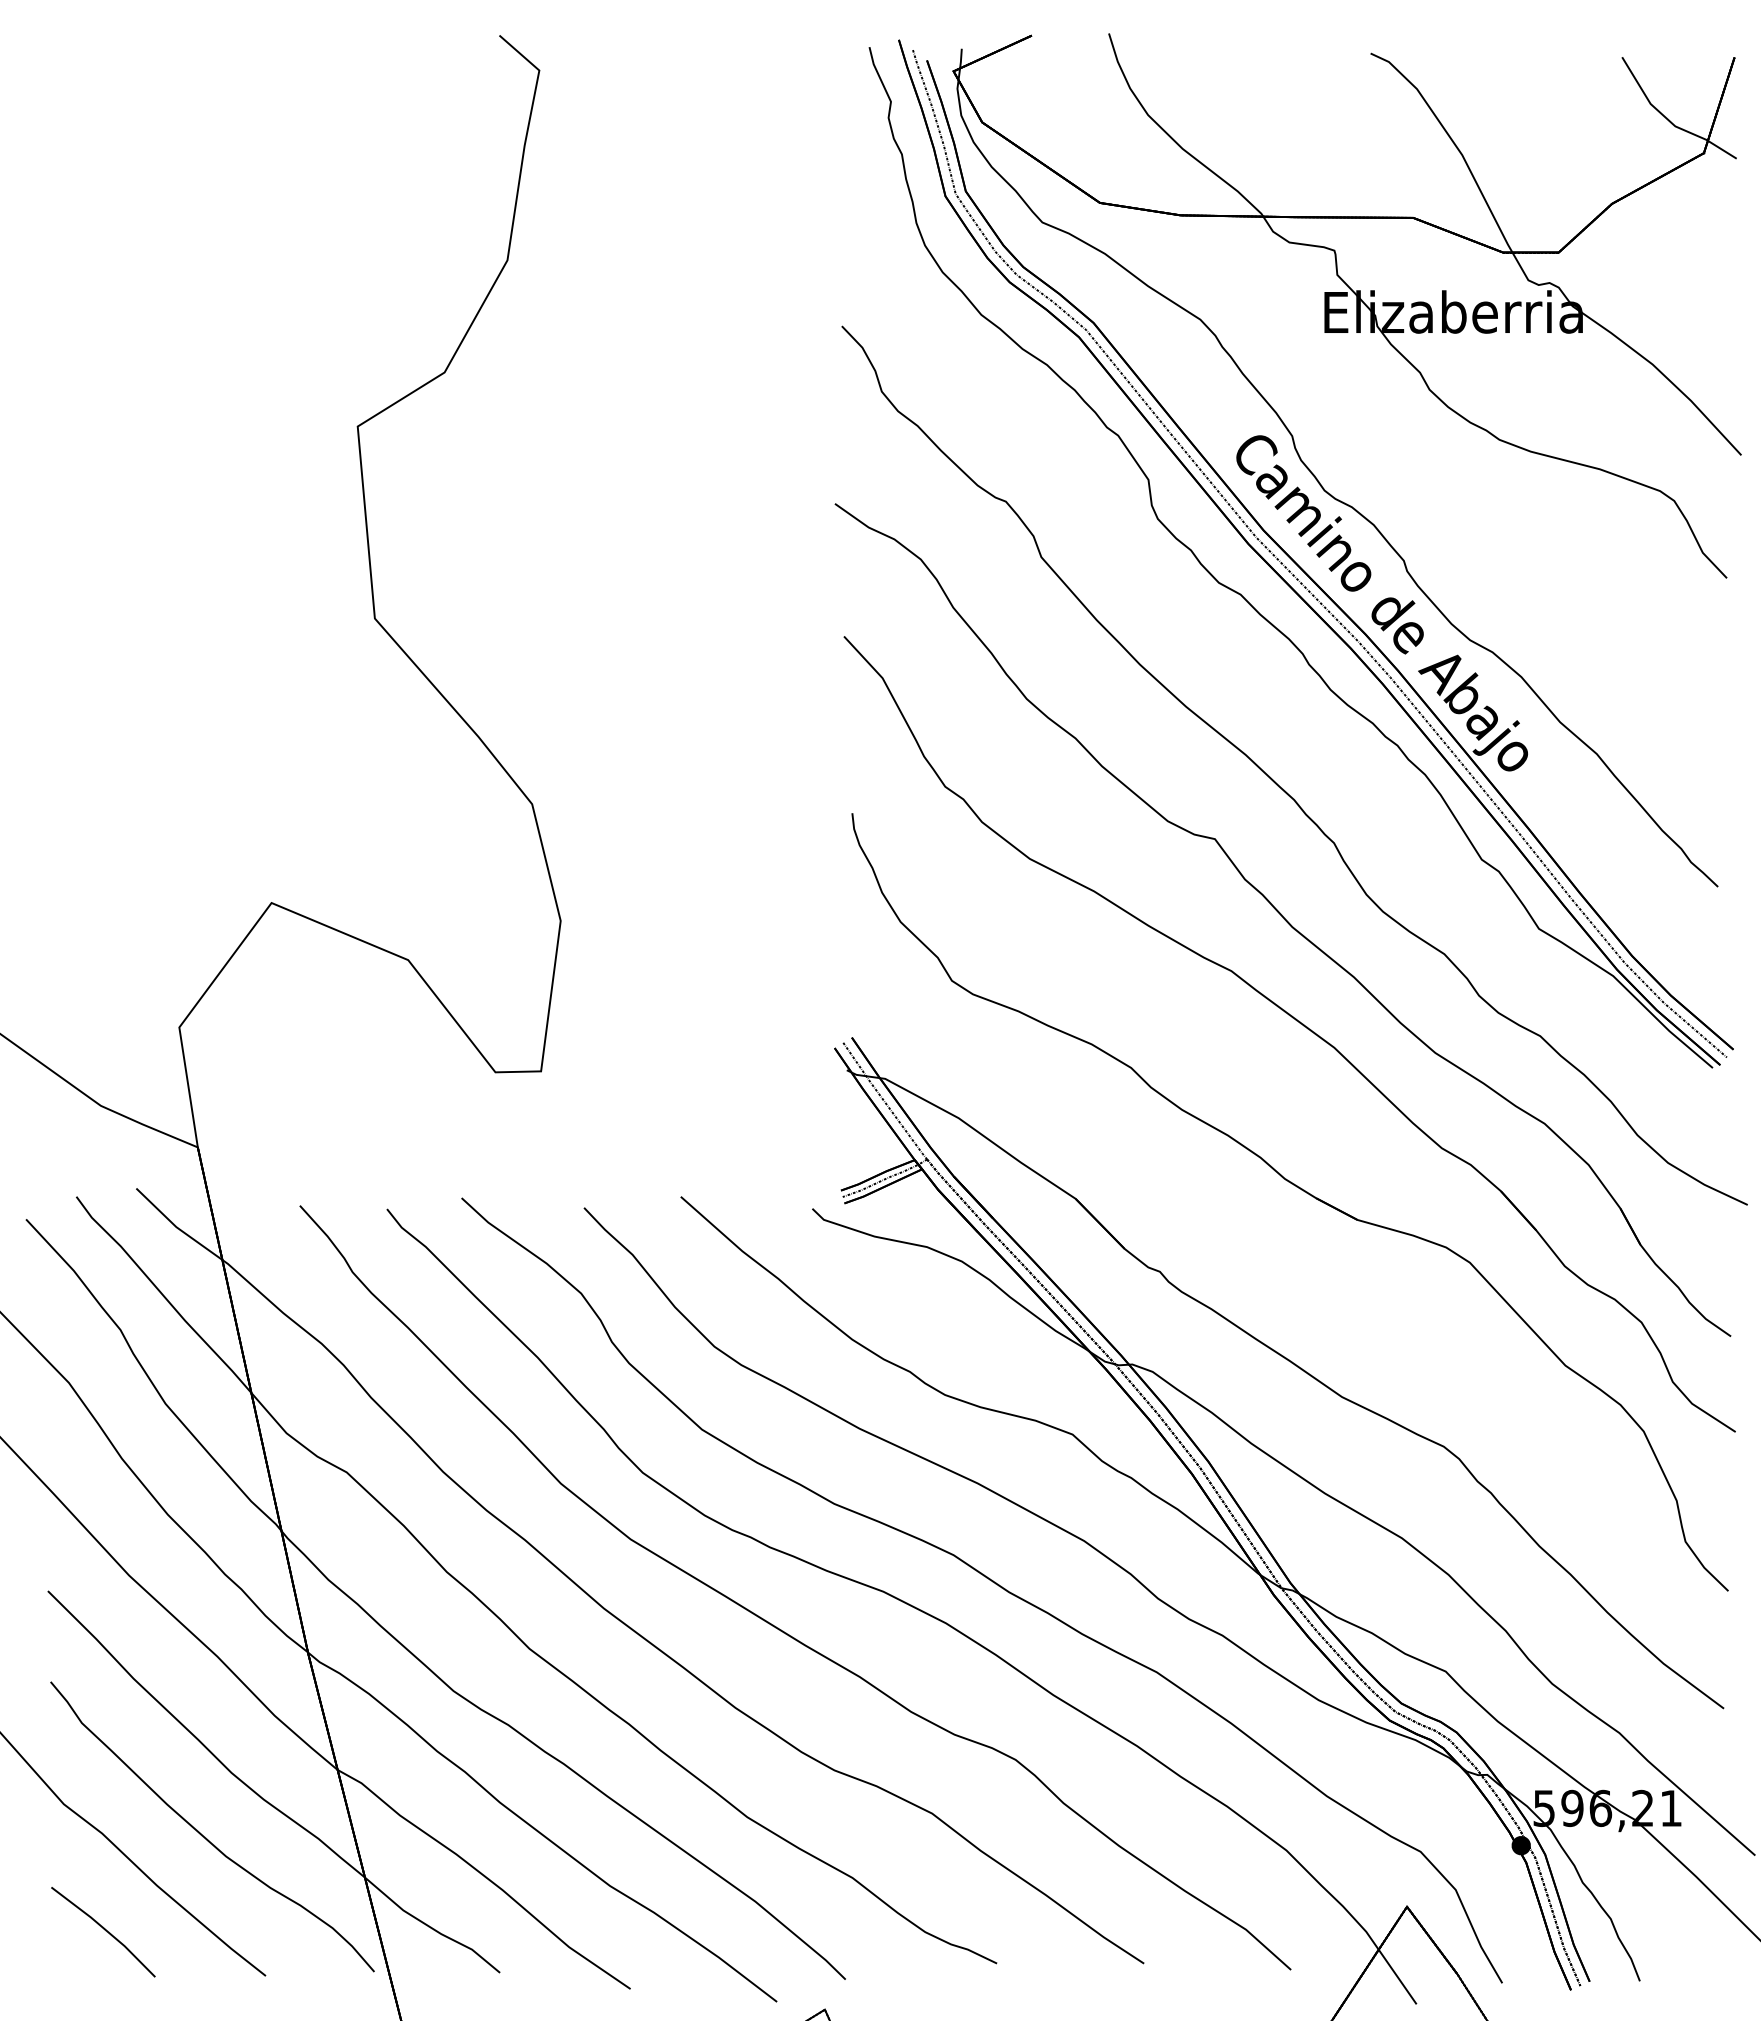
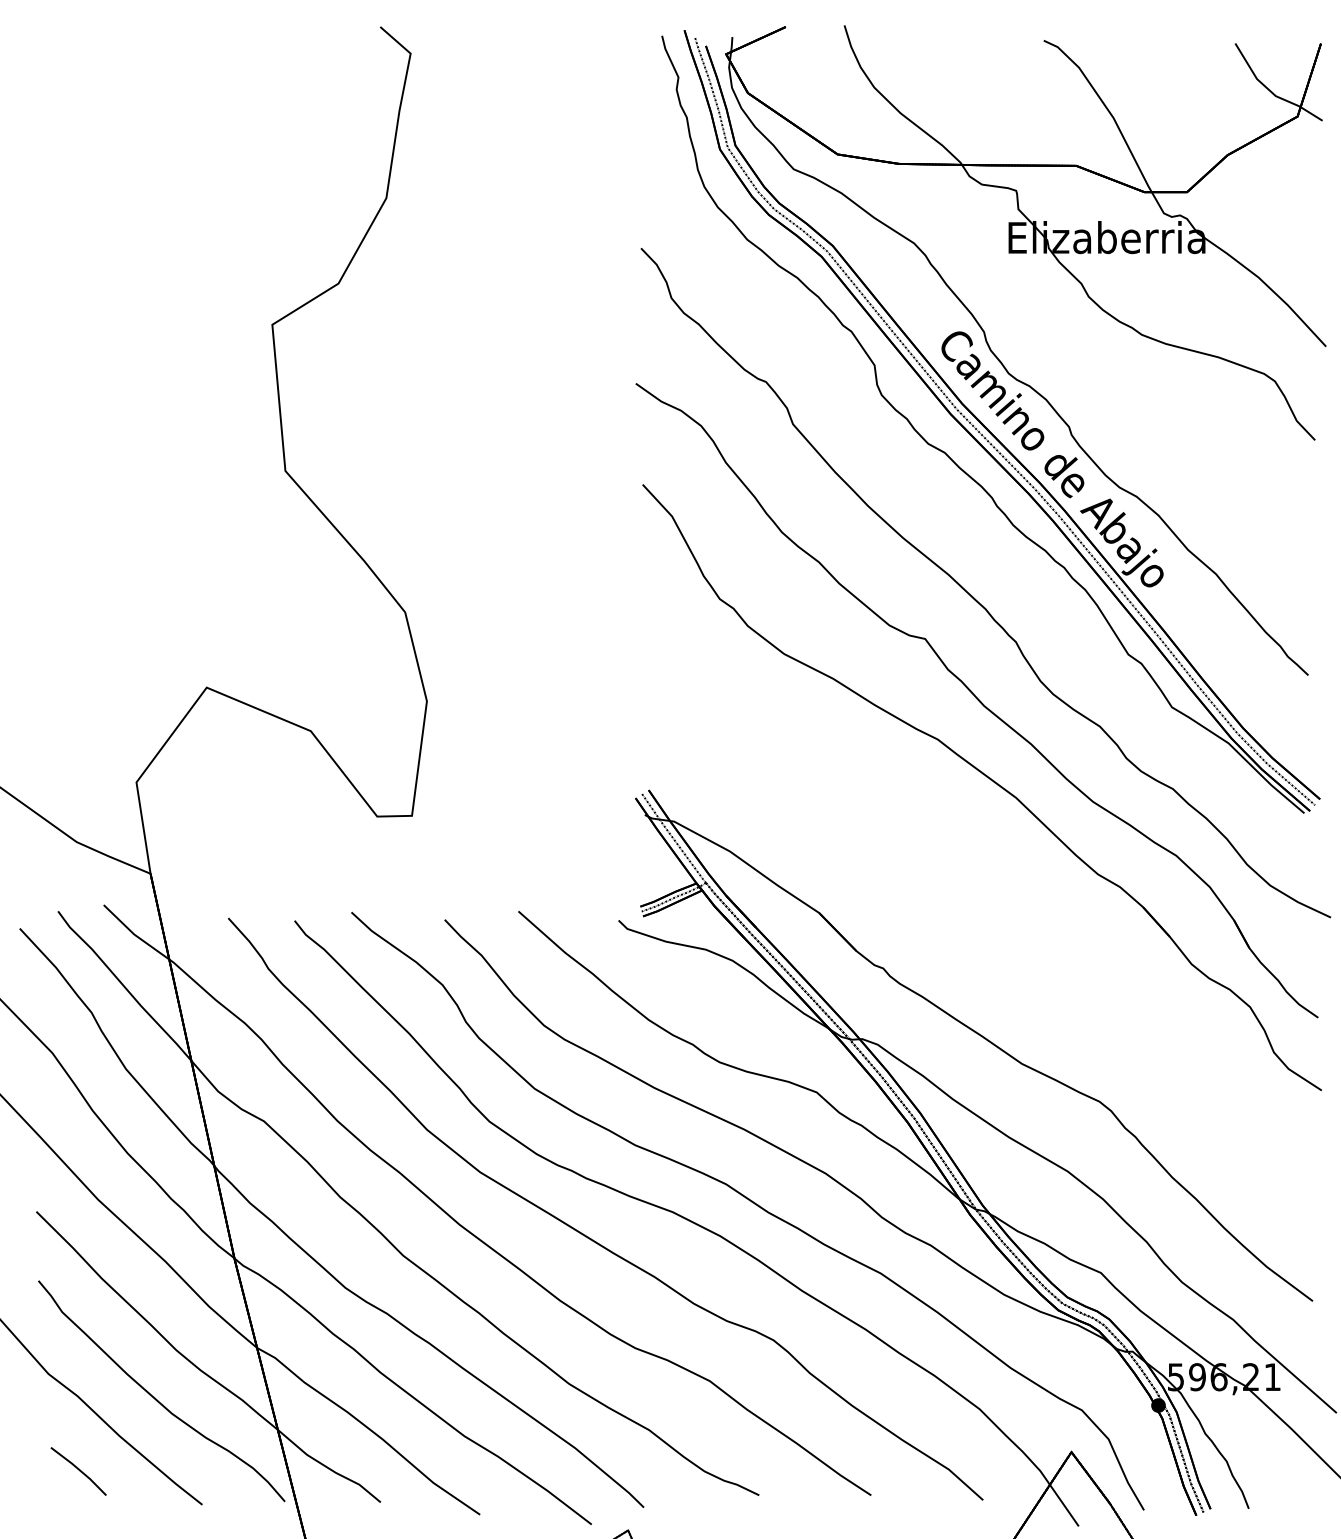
part: (1296, 1187) -> (987, 904), removed
part: (103, 1932) -> (78, 1471), size x0.7

